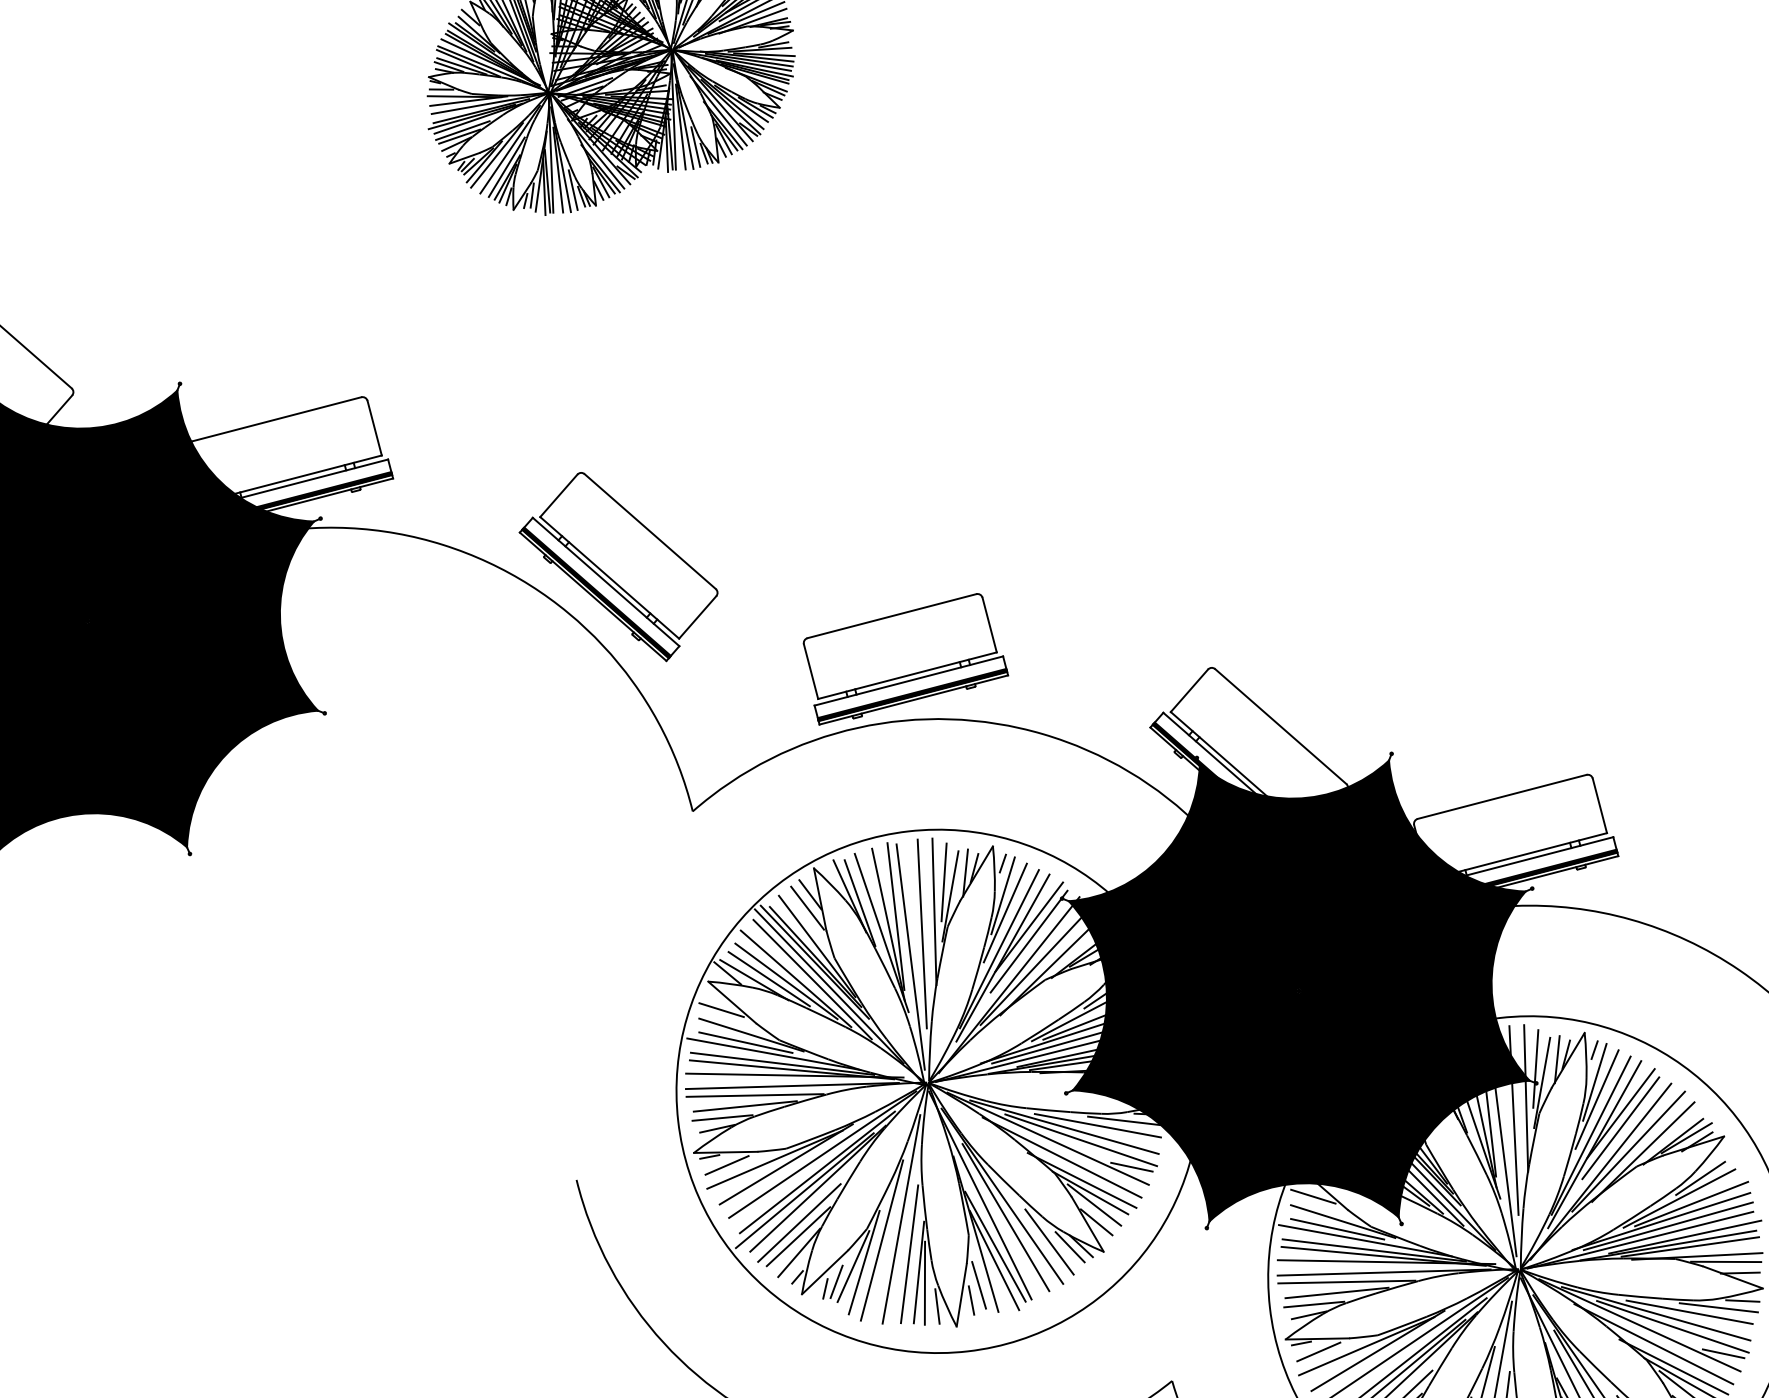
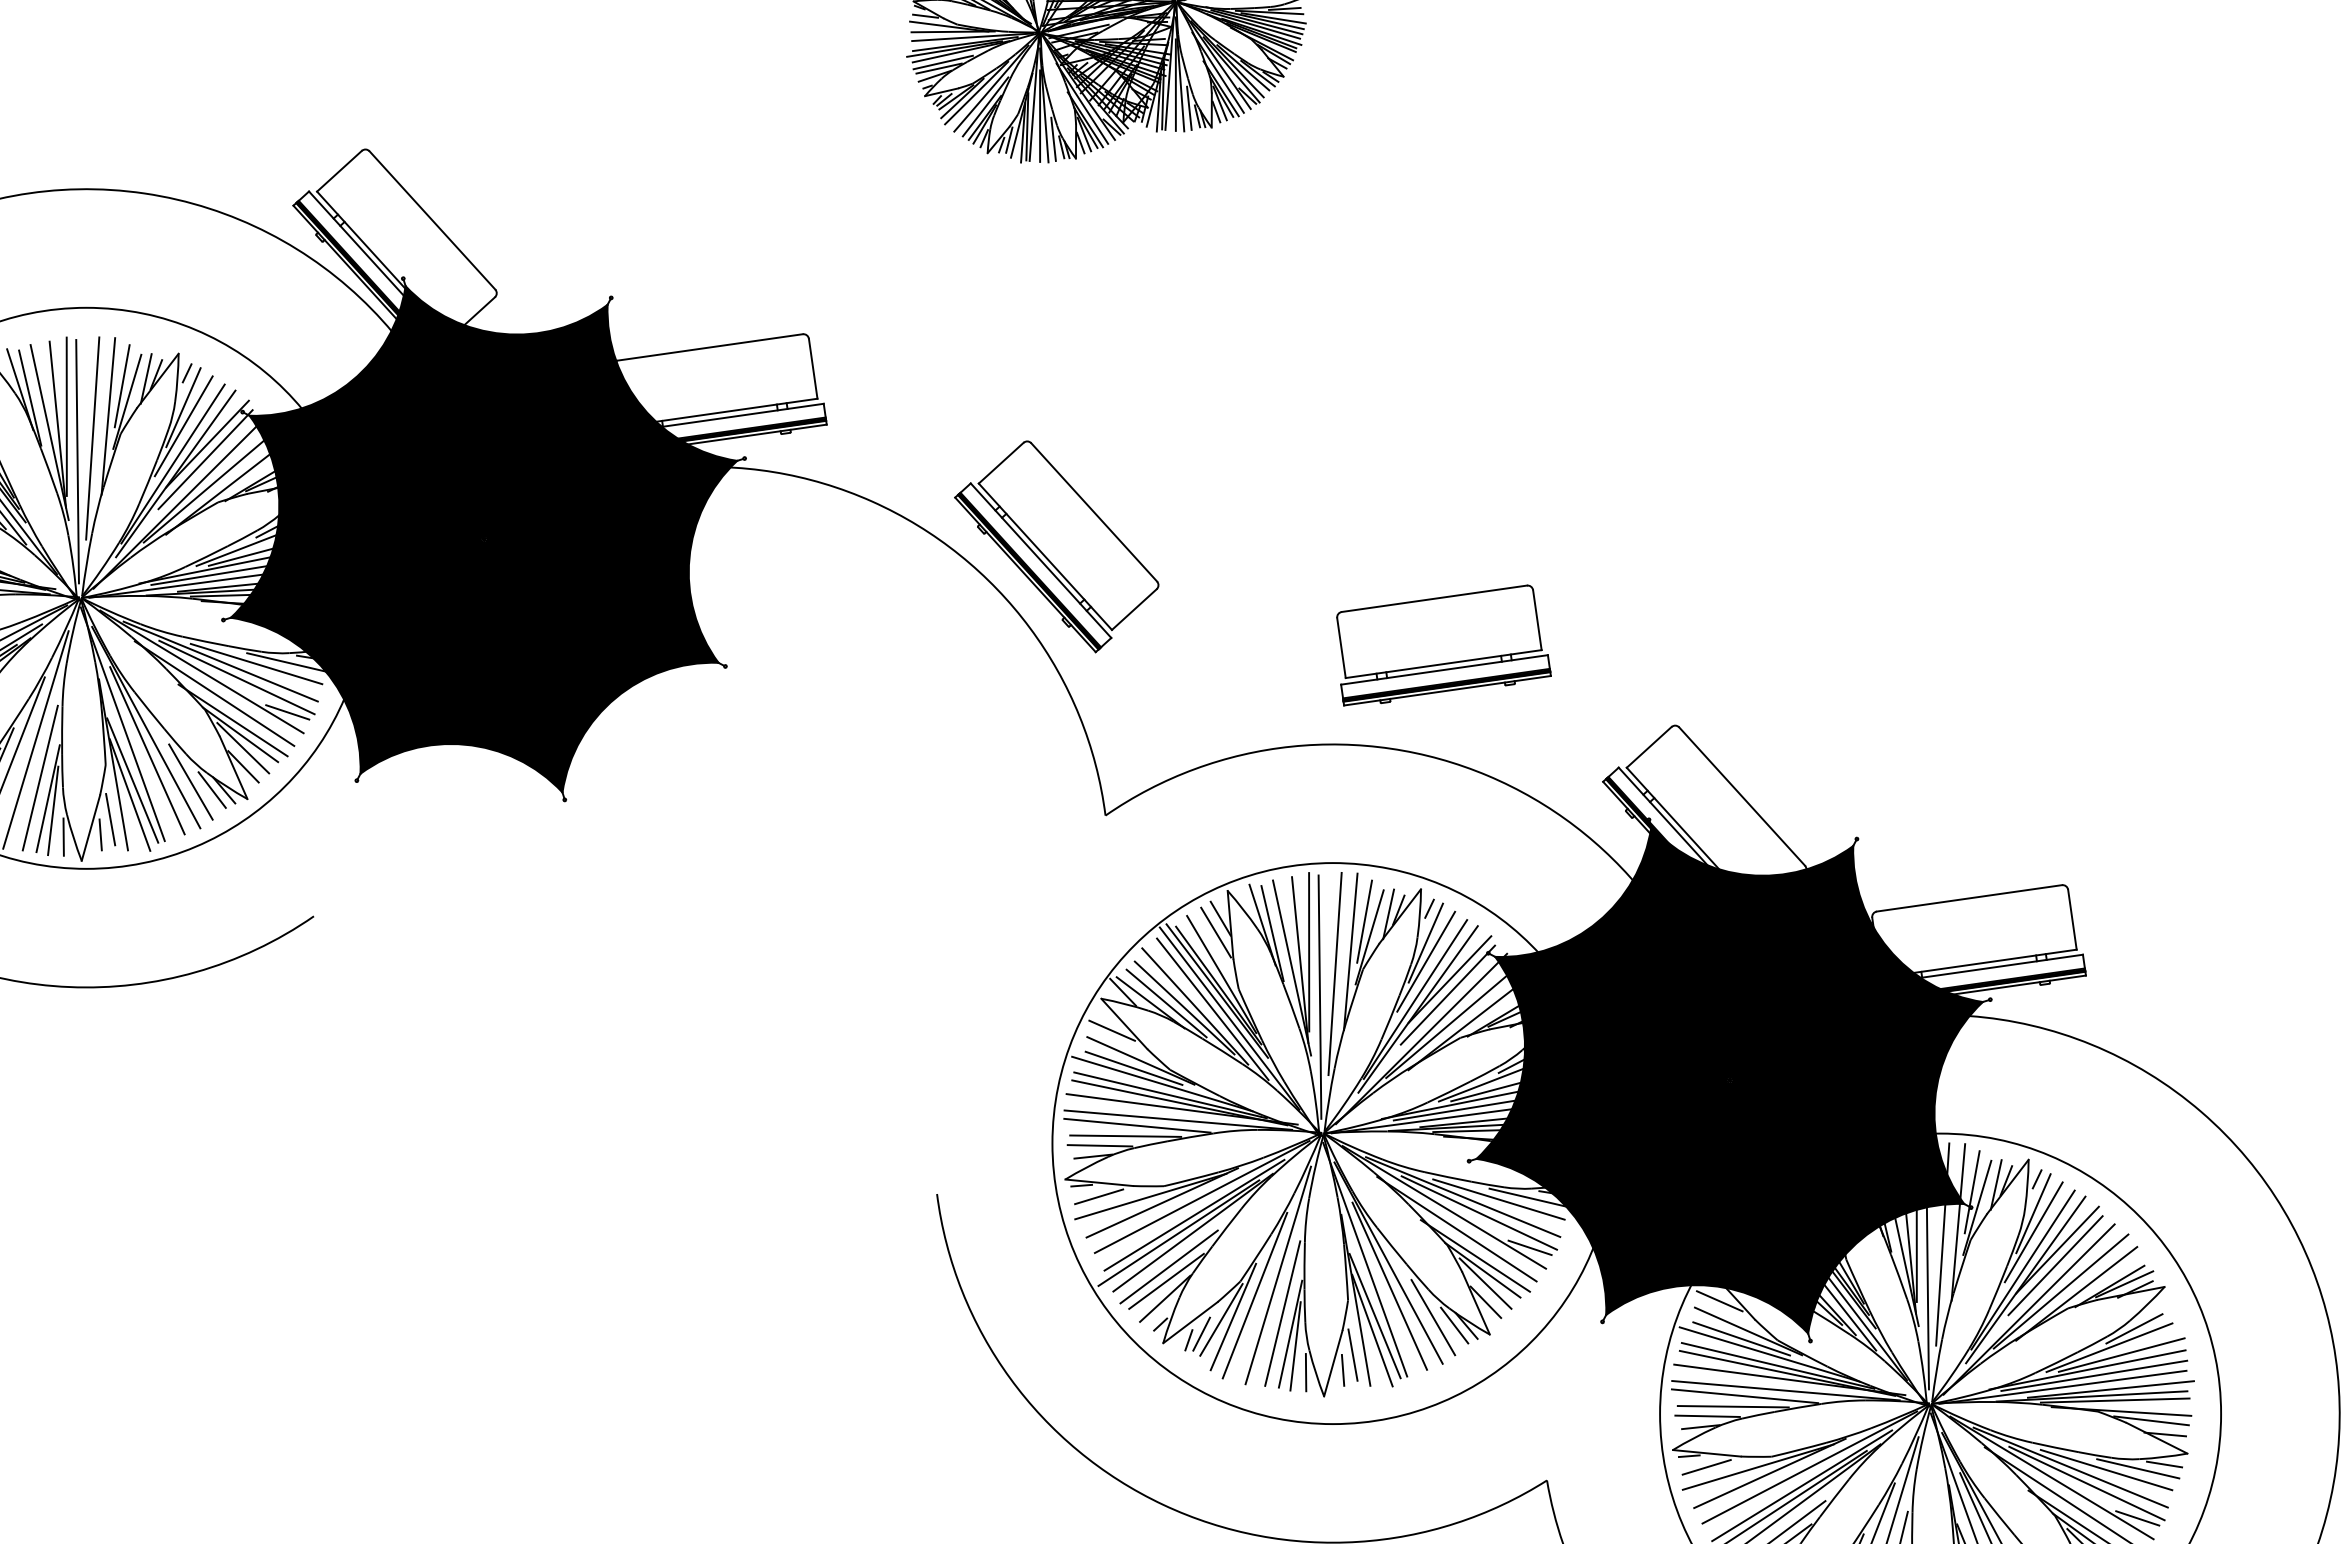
part: (905, 658) -> (1443, 645), moved

